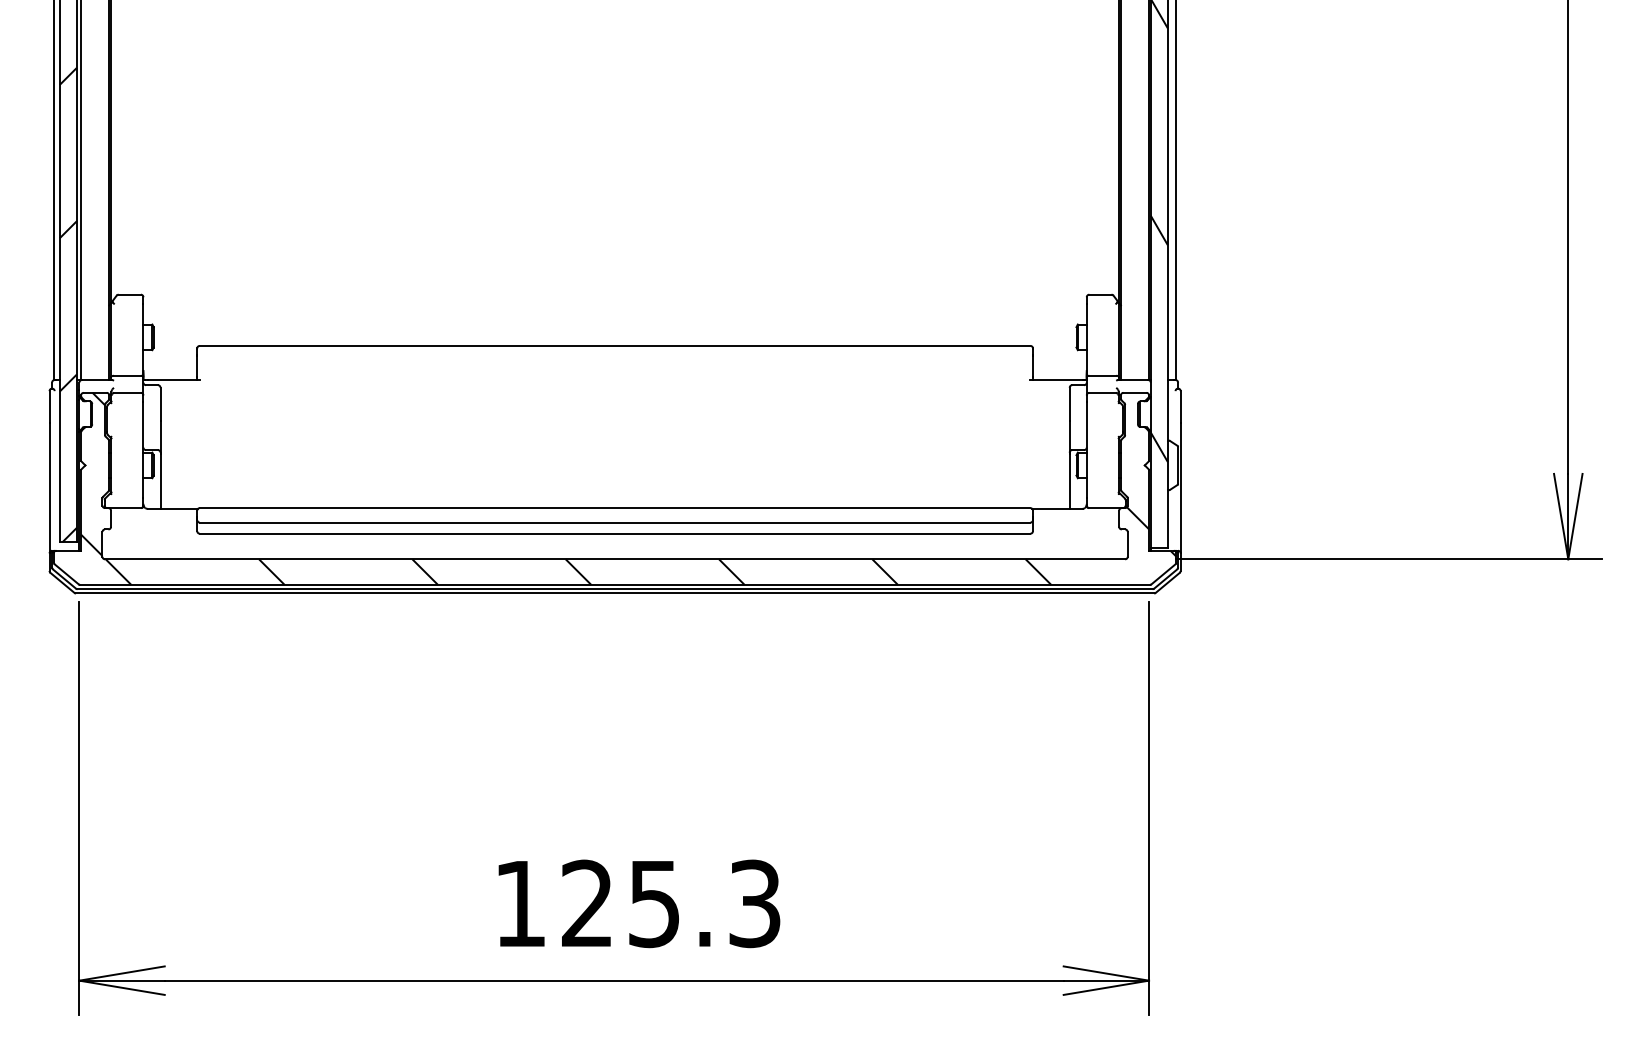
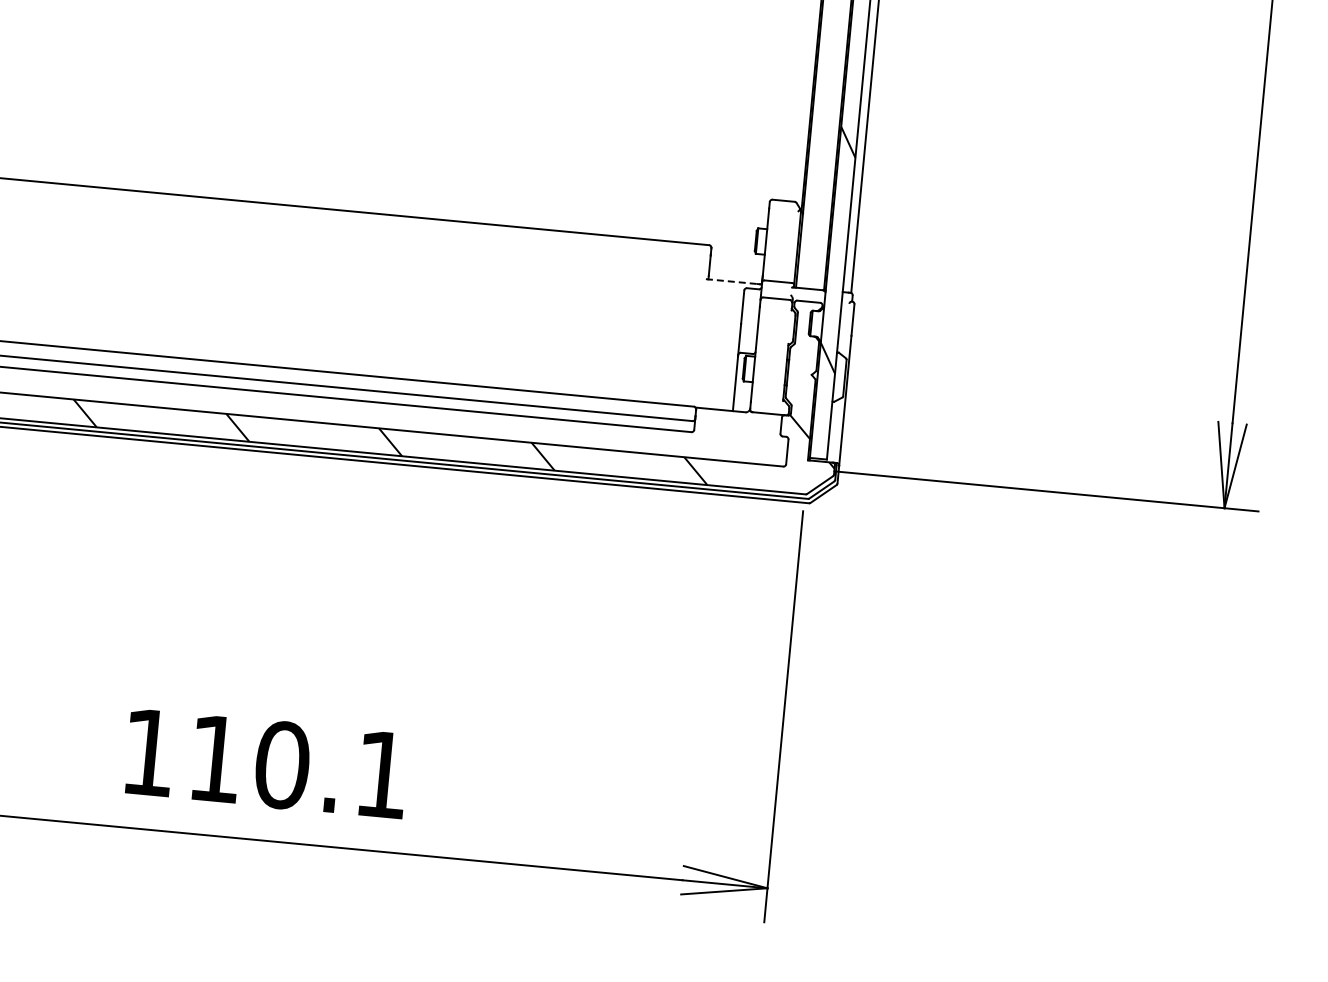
line: (1056, 380) -> (731, 282), solid -> dashed
text: (671, 903) -> (299, 766), 125.3 -> 110.1

